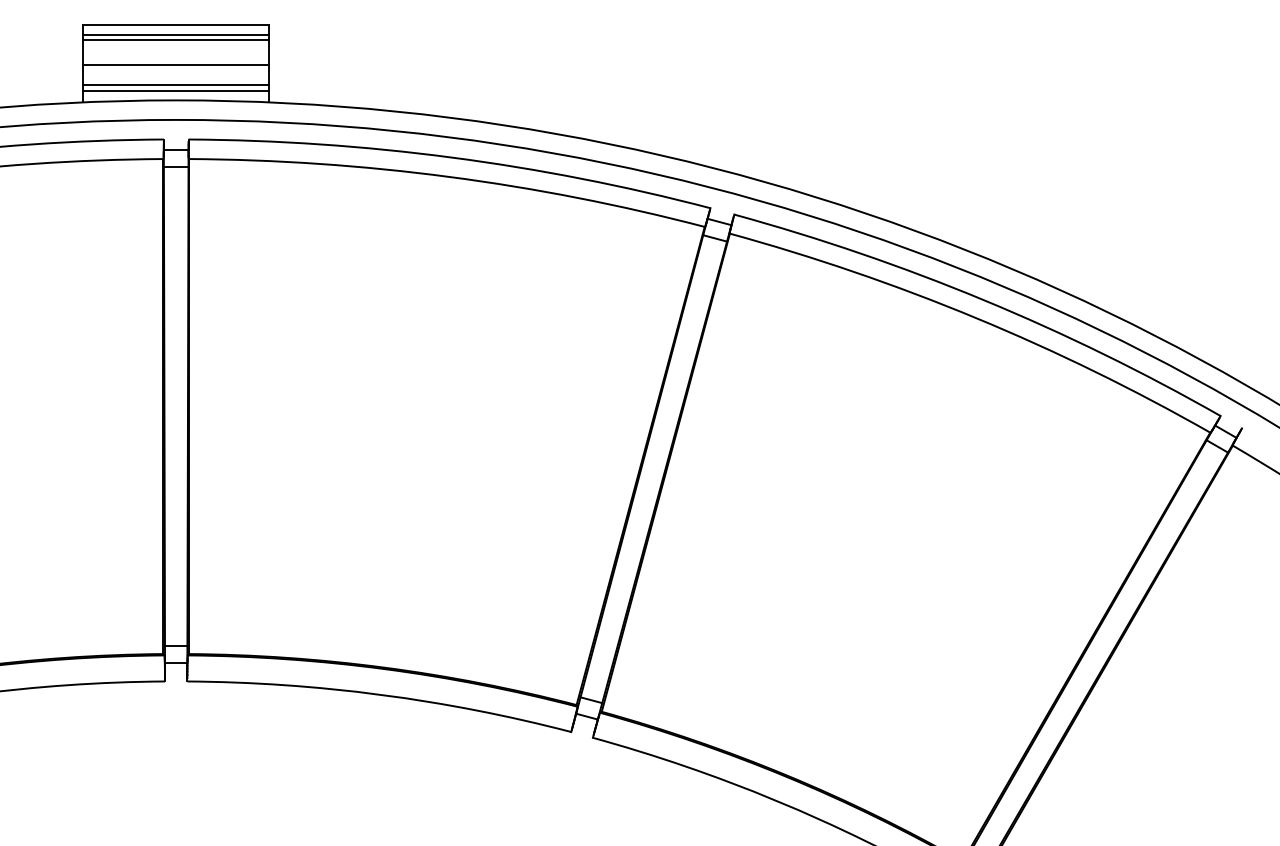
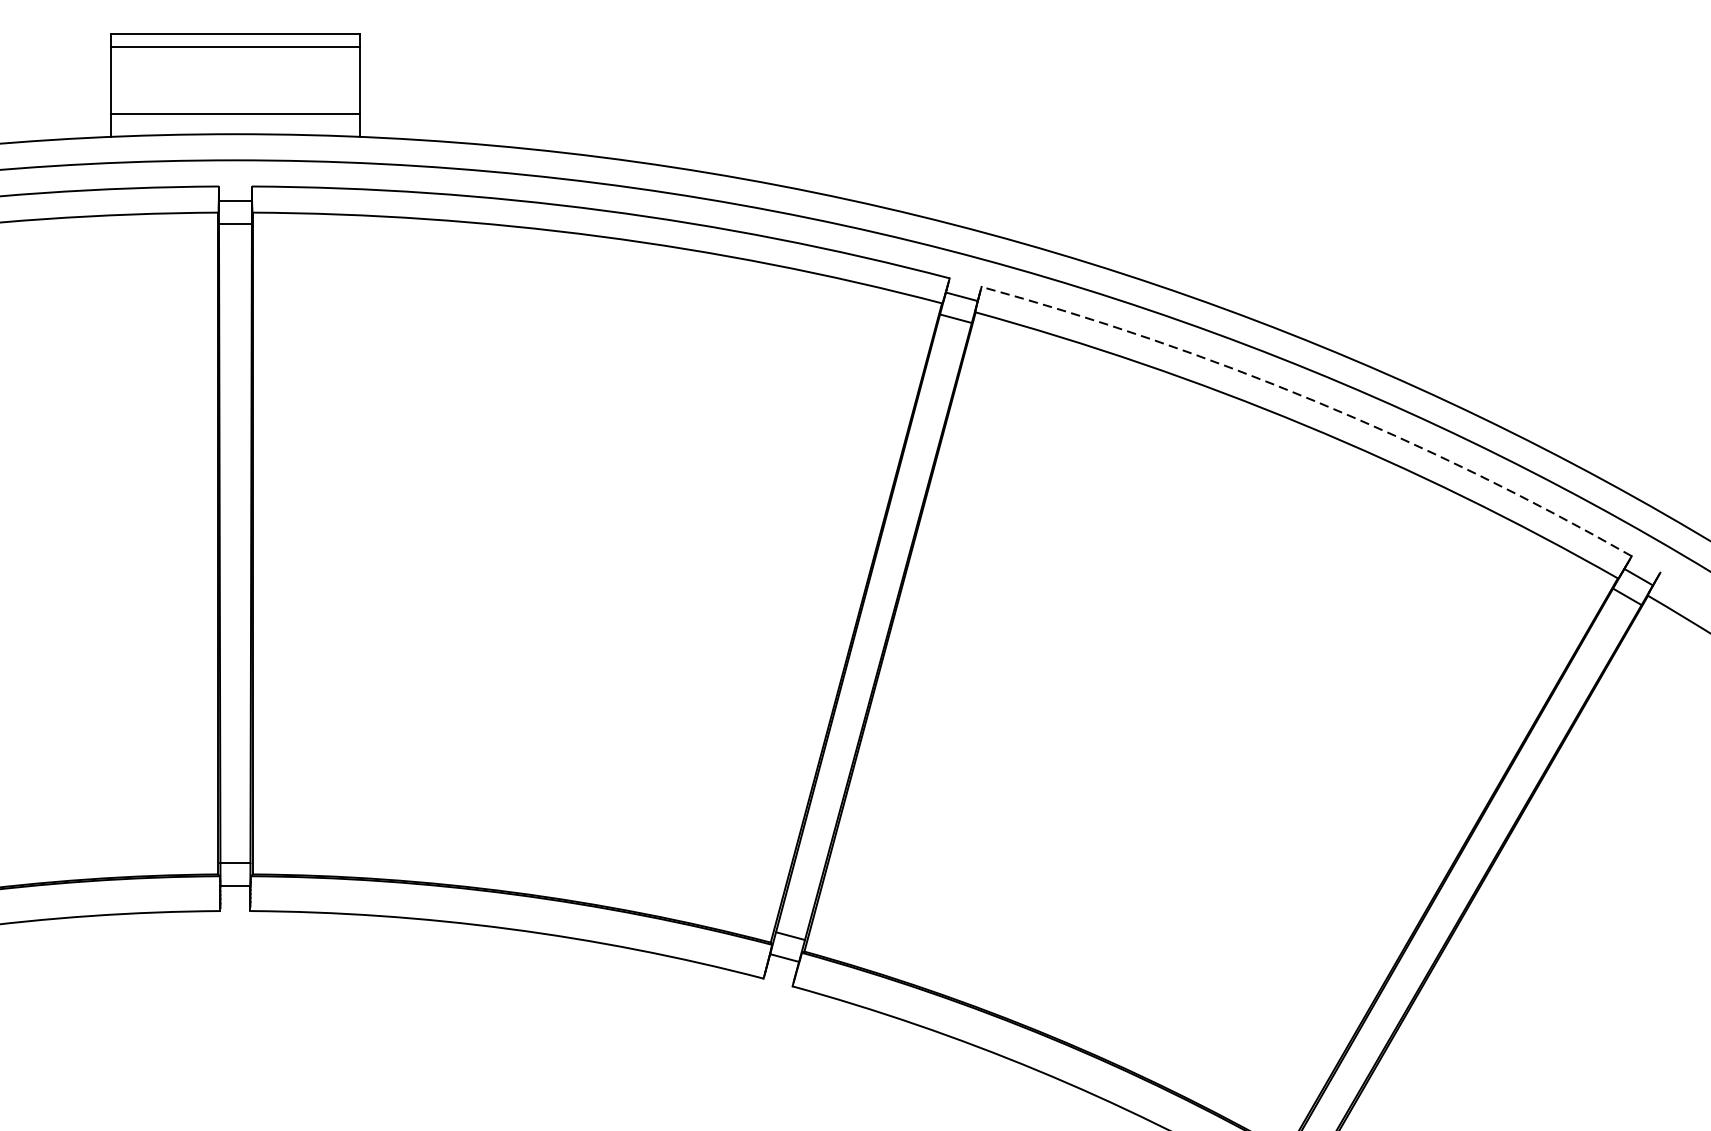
line: (176, 40) -> (235, 54), removed
line: (176, 65) -> (235, 87), removed
line: (176, 91) -> (235, 122), removed
arc: (983, 300) -> (1314, 401), solid -> dashed

